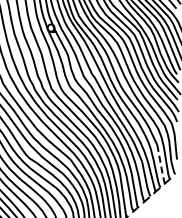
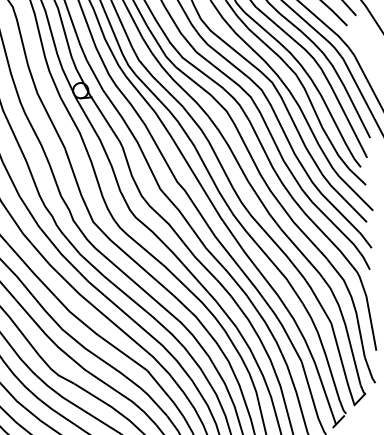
line: (161, 166) -> (344, 368), dashed -> solid

